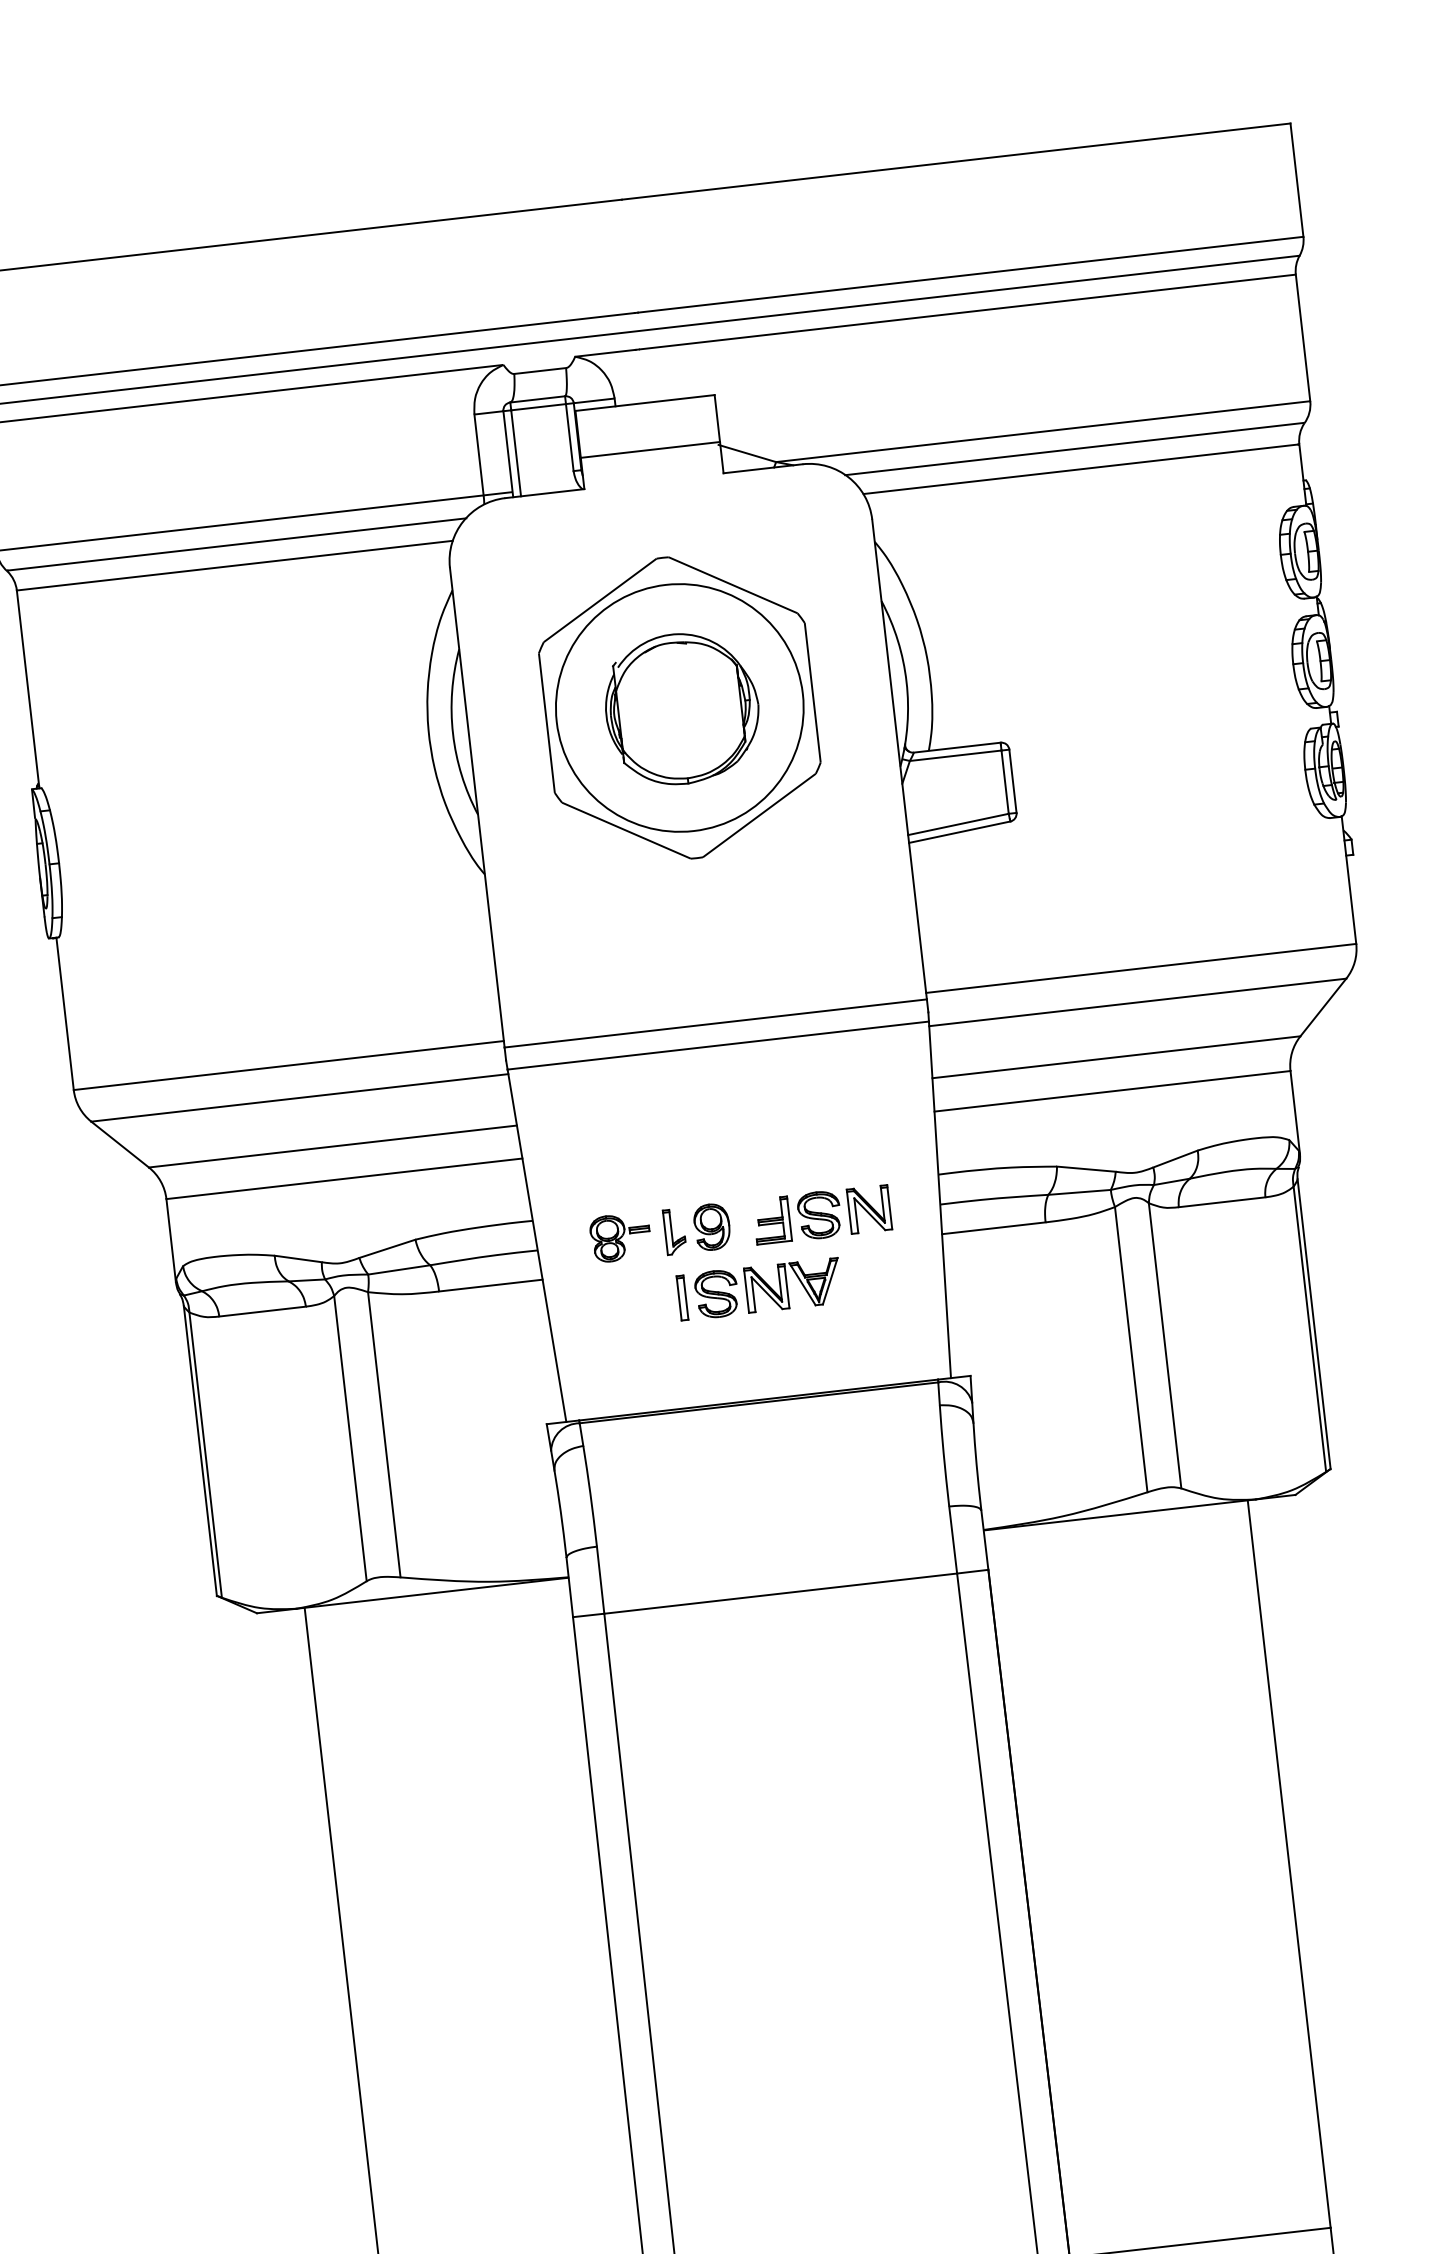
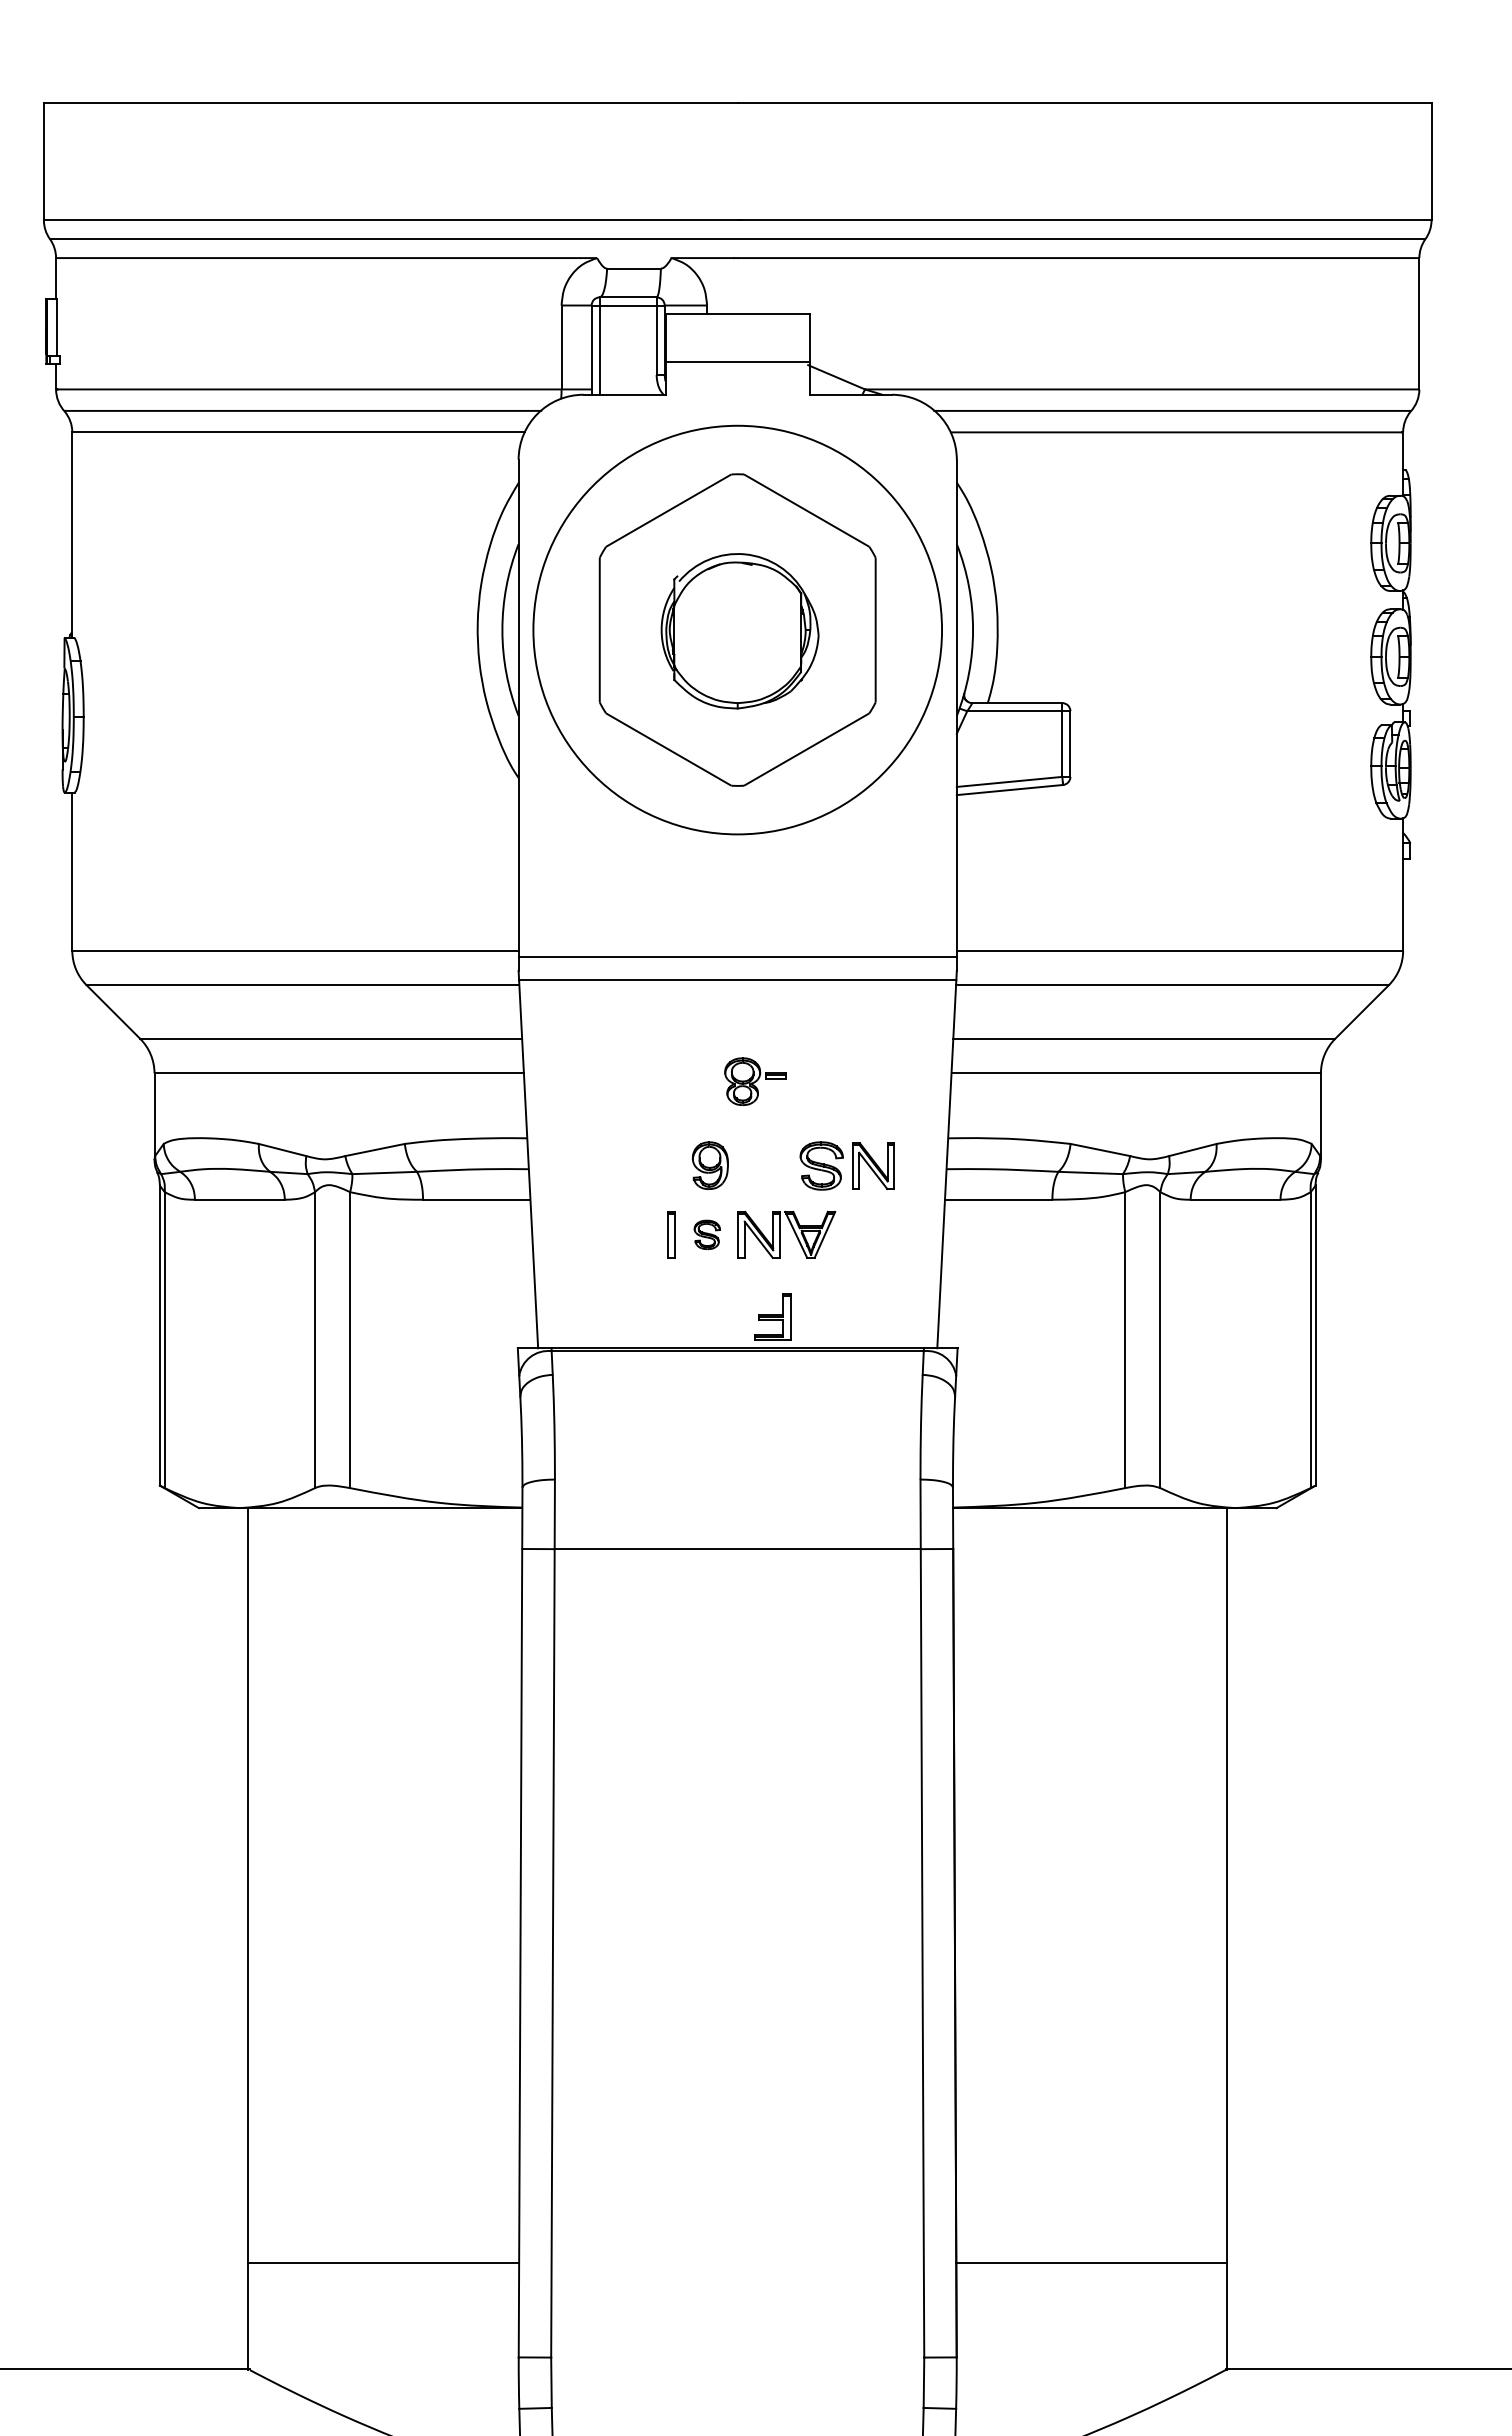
circle: (679, 707) -> (737, 629), size x1.6
part: (772, 1220) -> (772, 1316), moved
part: (674, 1231) -> (671, 1165), removed
part: (620, 1237) -> (755, 1081), moved
part: (717, 1293) -> (707, 1234), size x0.6

